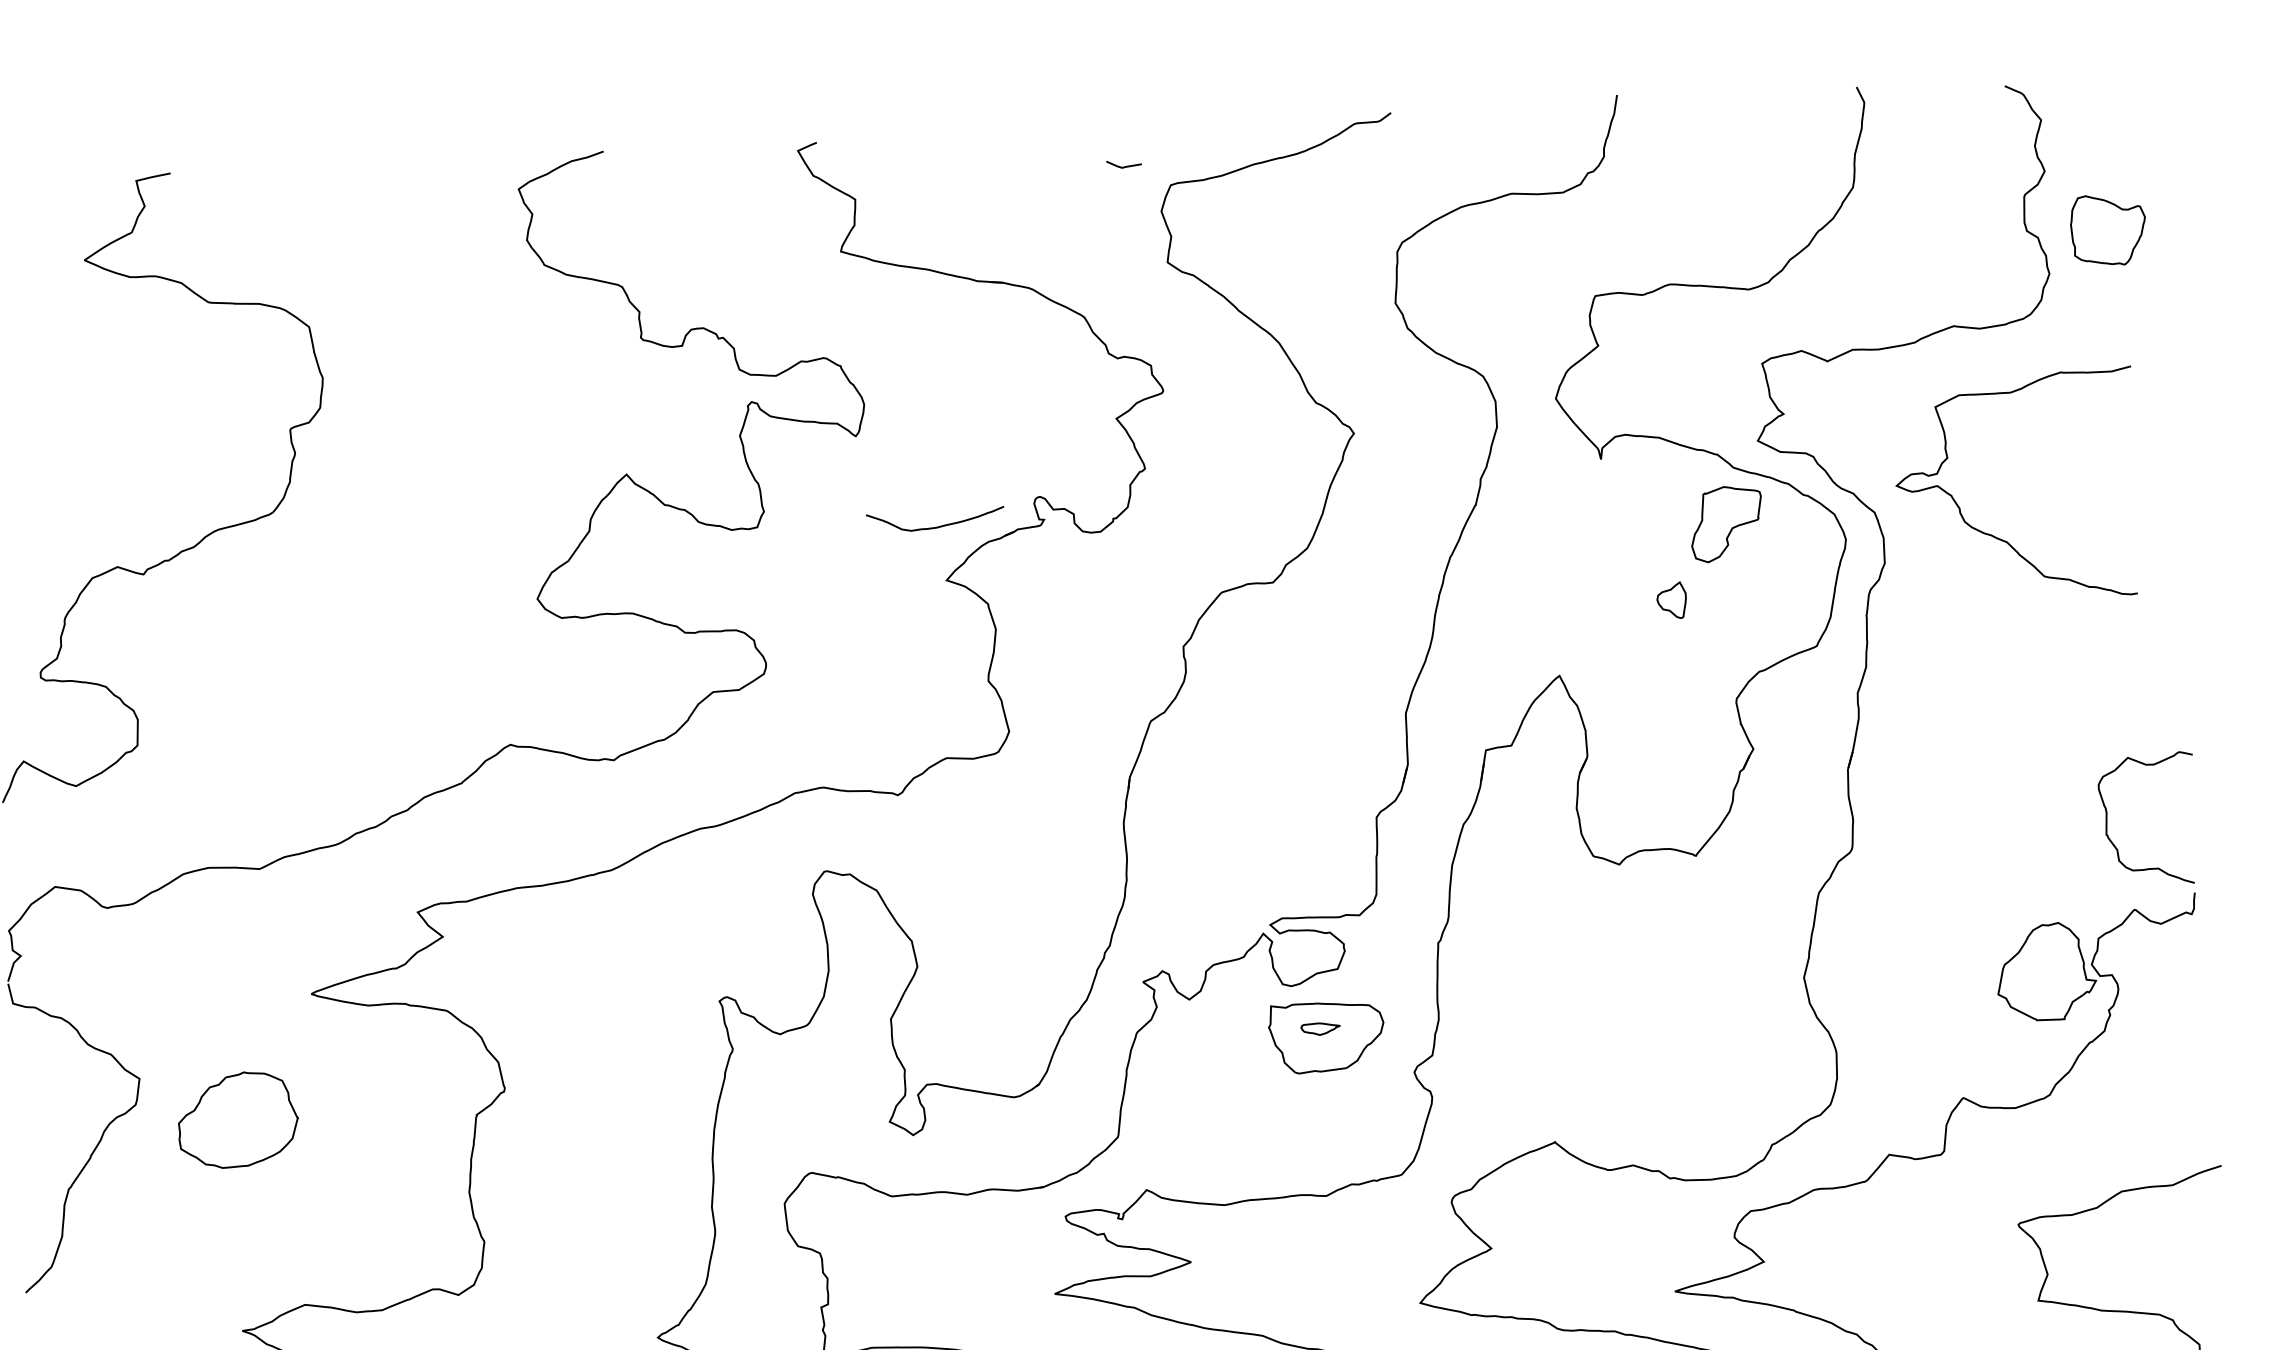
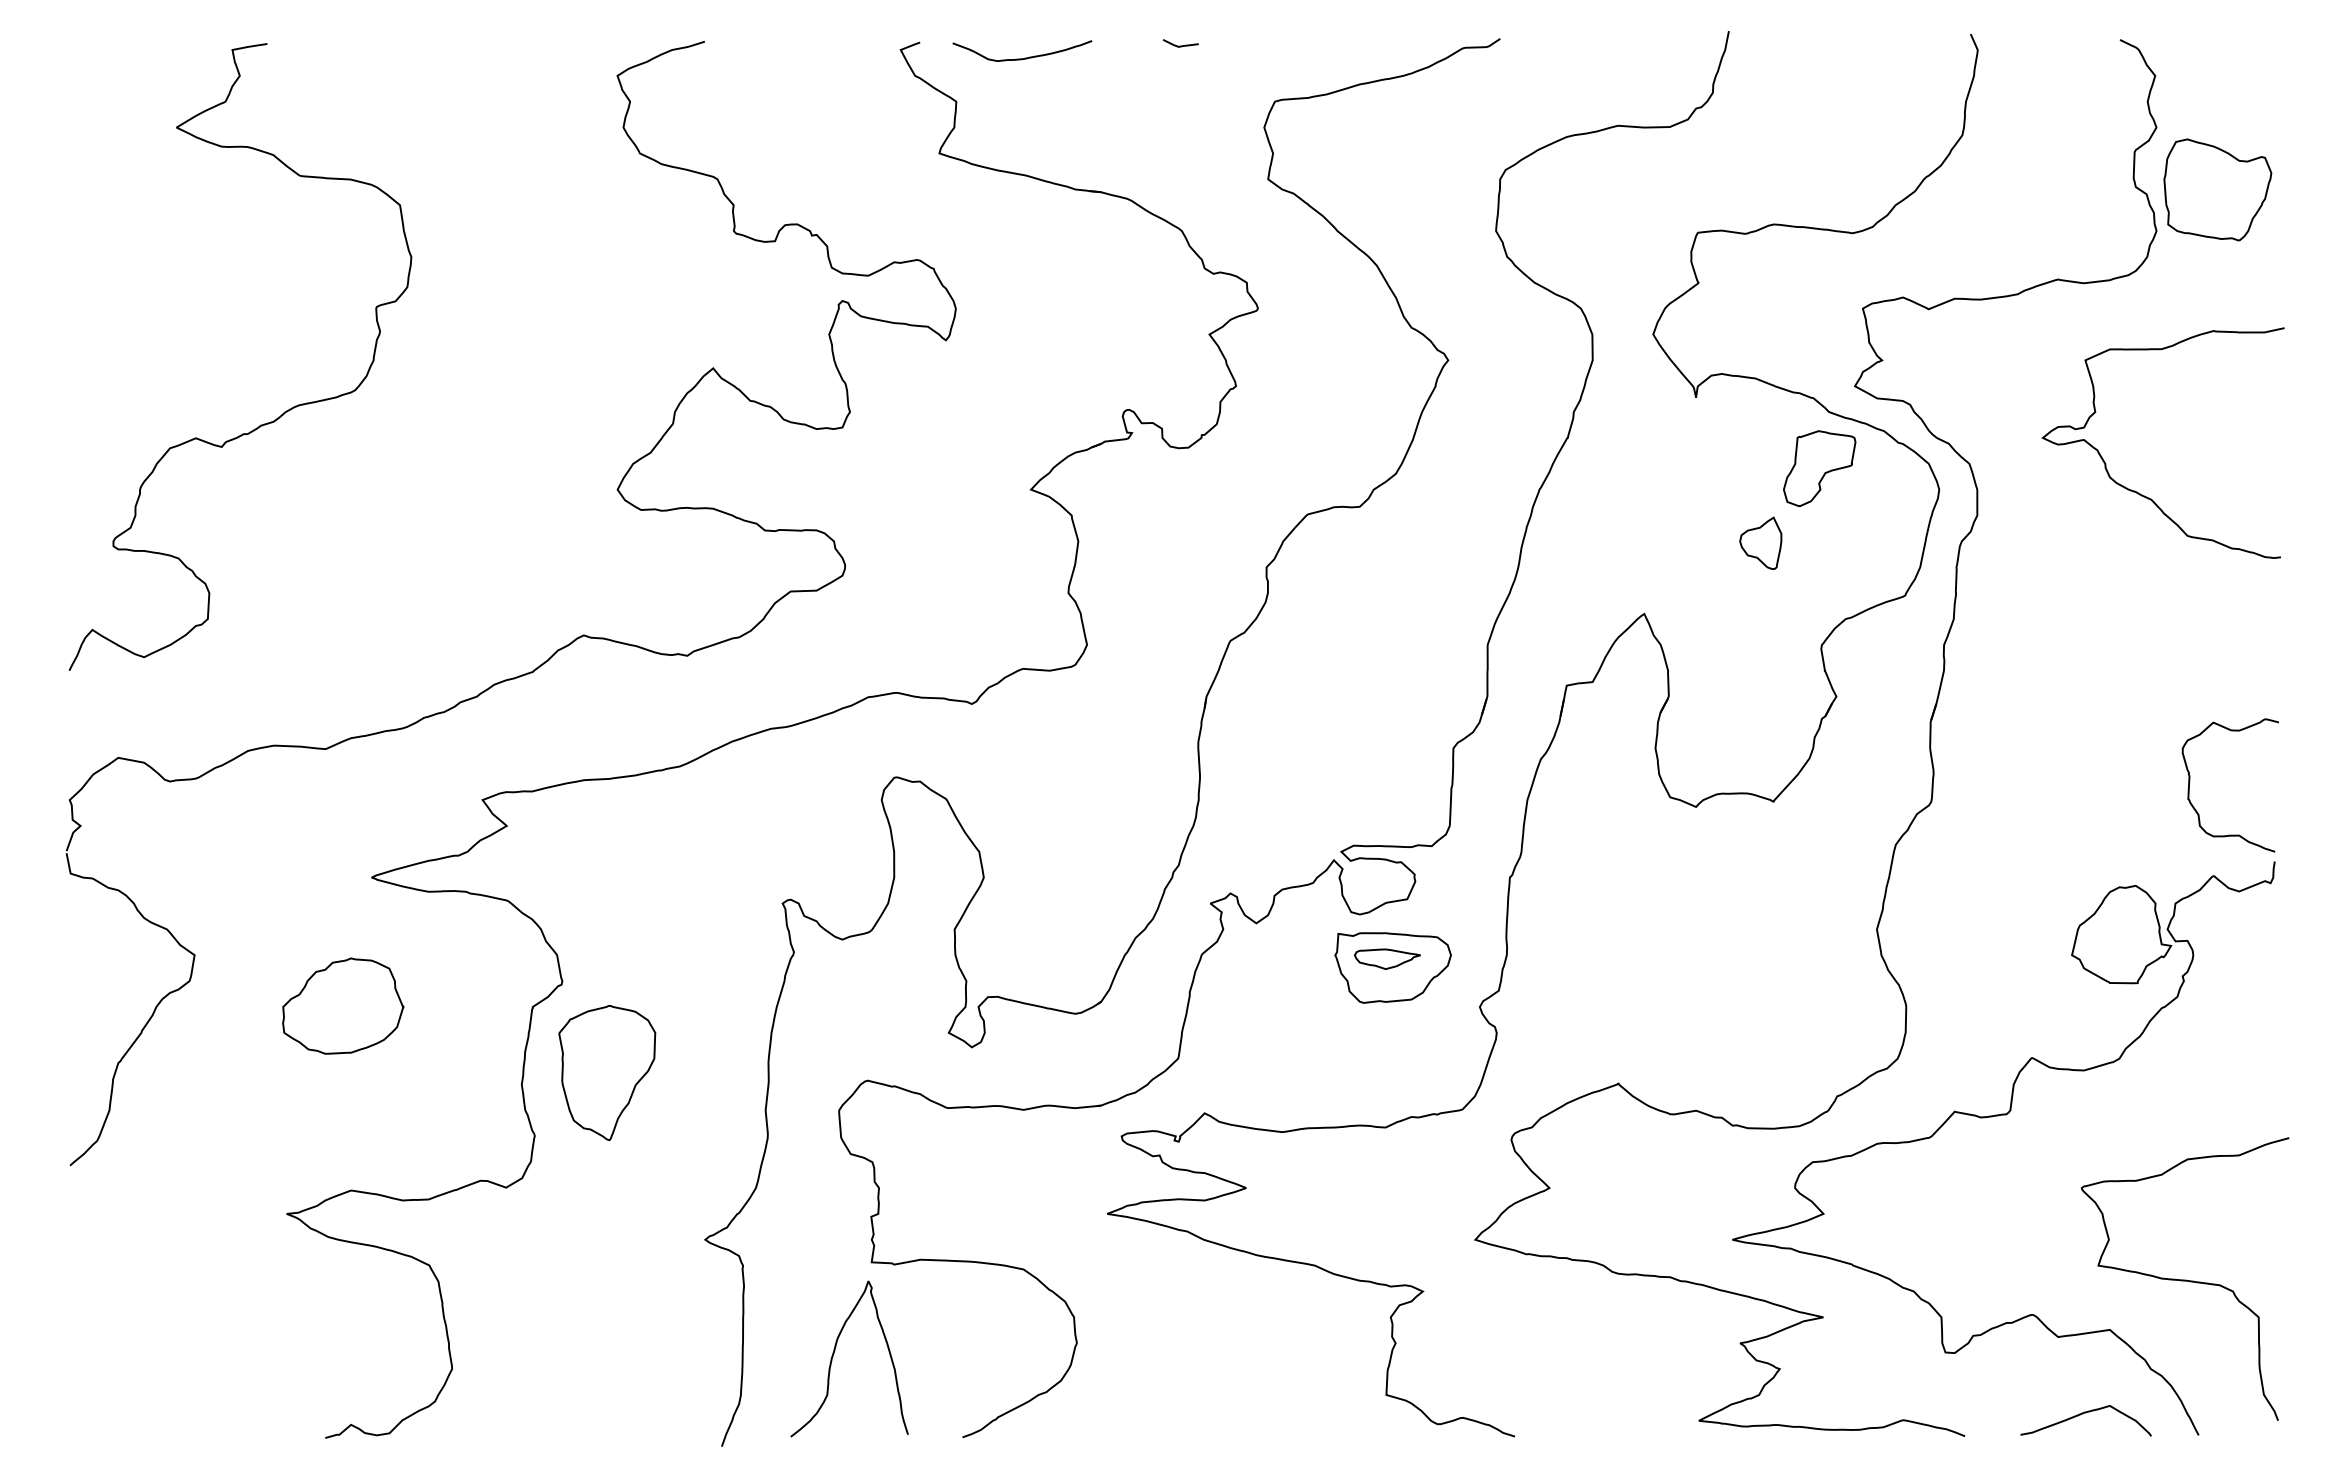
line: (1123, 166) -> (1180, 45), moved
part: (2107, 229) -> (2217, 189), size x1.43
curve: (938, 525) -> (1025, 57), moved
curve: (1992, 534) -> (2137, 491), moved
part: (1671, 599) -> (1760, 542), size x1.43
part: (1320, 1028) -> (1387, 958), size x1.67
part: (238, 1119) -> (343, 1005), moved
part: (553, 1176) -> (607, 1072), added

